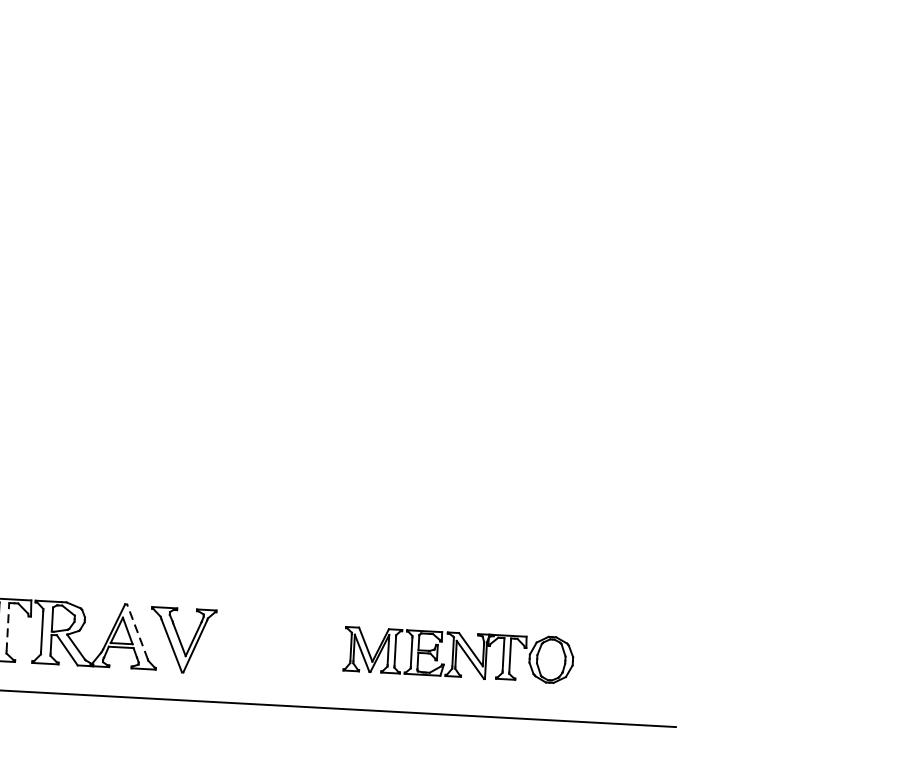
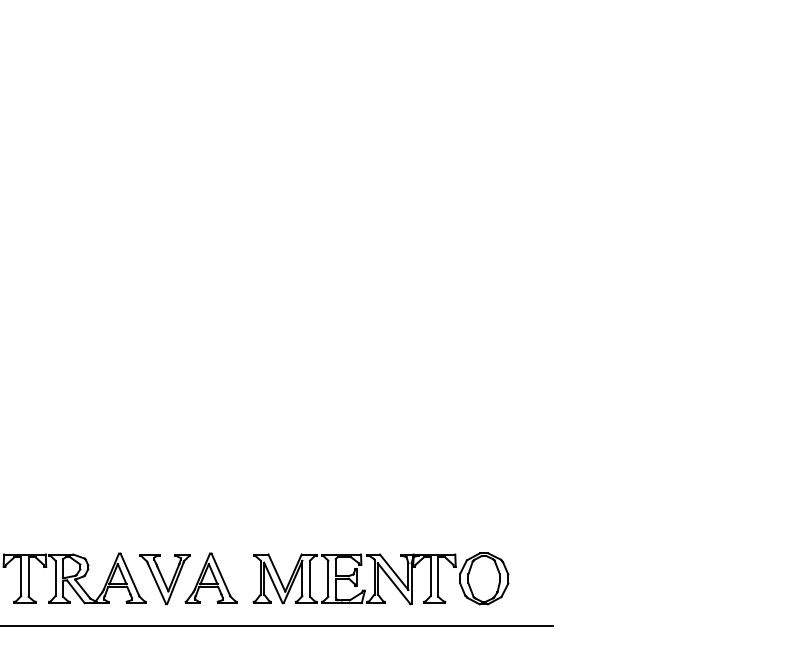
line: (7, 627) -> (28, 576), dashed -> solid
line: (137, 631) -> (129, 574), dashed -> solid
part: (240, 641) -> (210, 577), added
part: (458, 654) -> (380, 578), size x1.43

